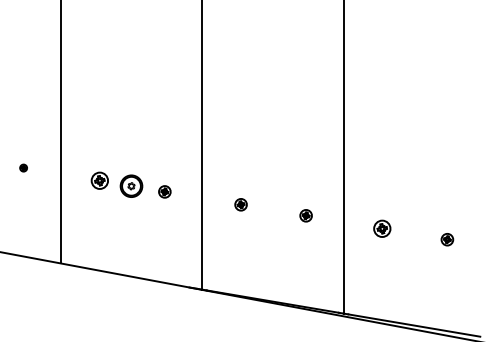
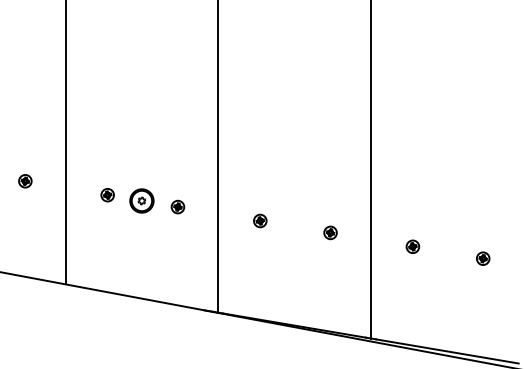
part: (23, 168) -> (25, 181), size x1.67
part: (99, 181) -> (107, 195), size x0.71
part: (381, 228) -> (412, 246), size x0.71

